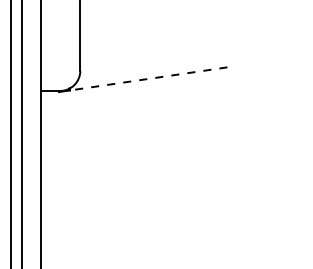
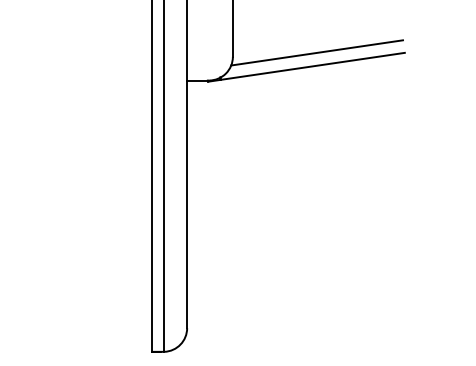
line: (152, 67) -> (317, 52), added
line: (148, 79) -> (312, 66), dashed -> solid

